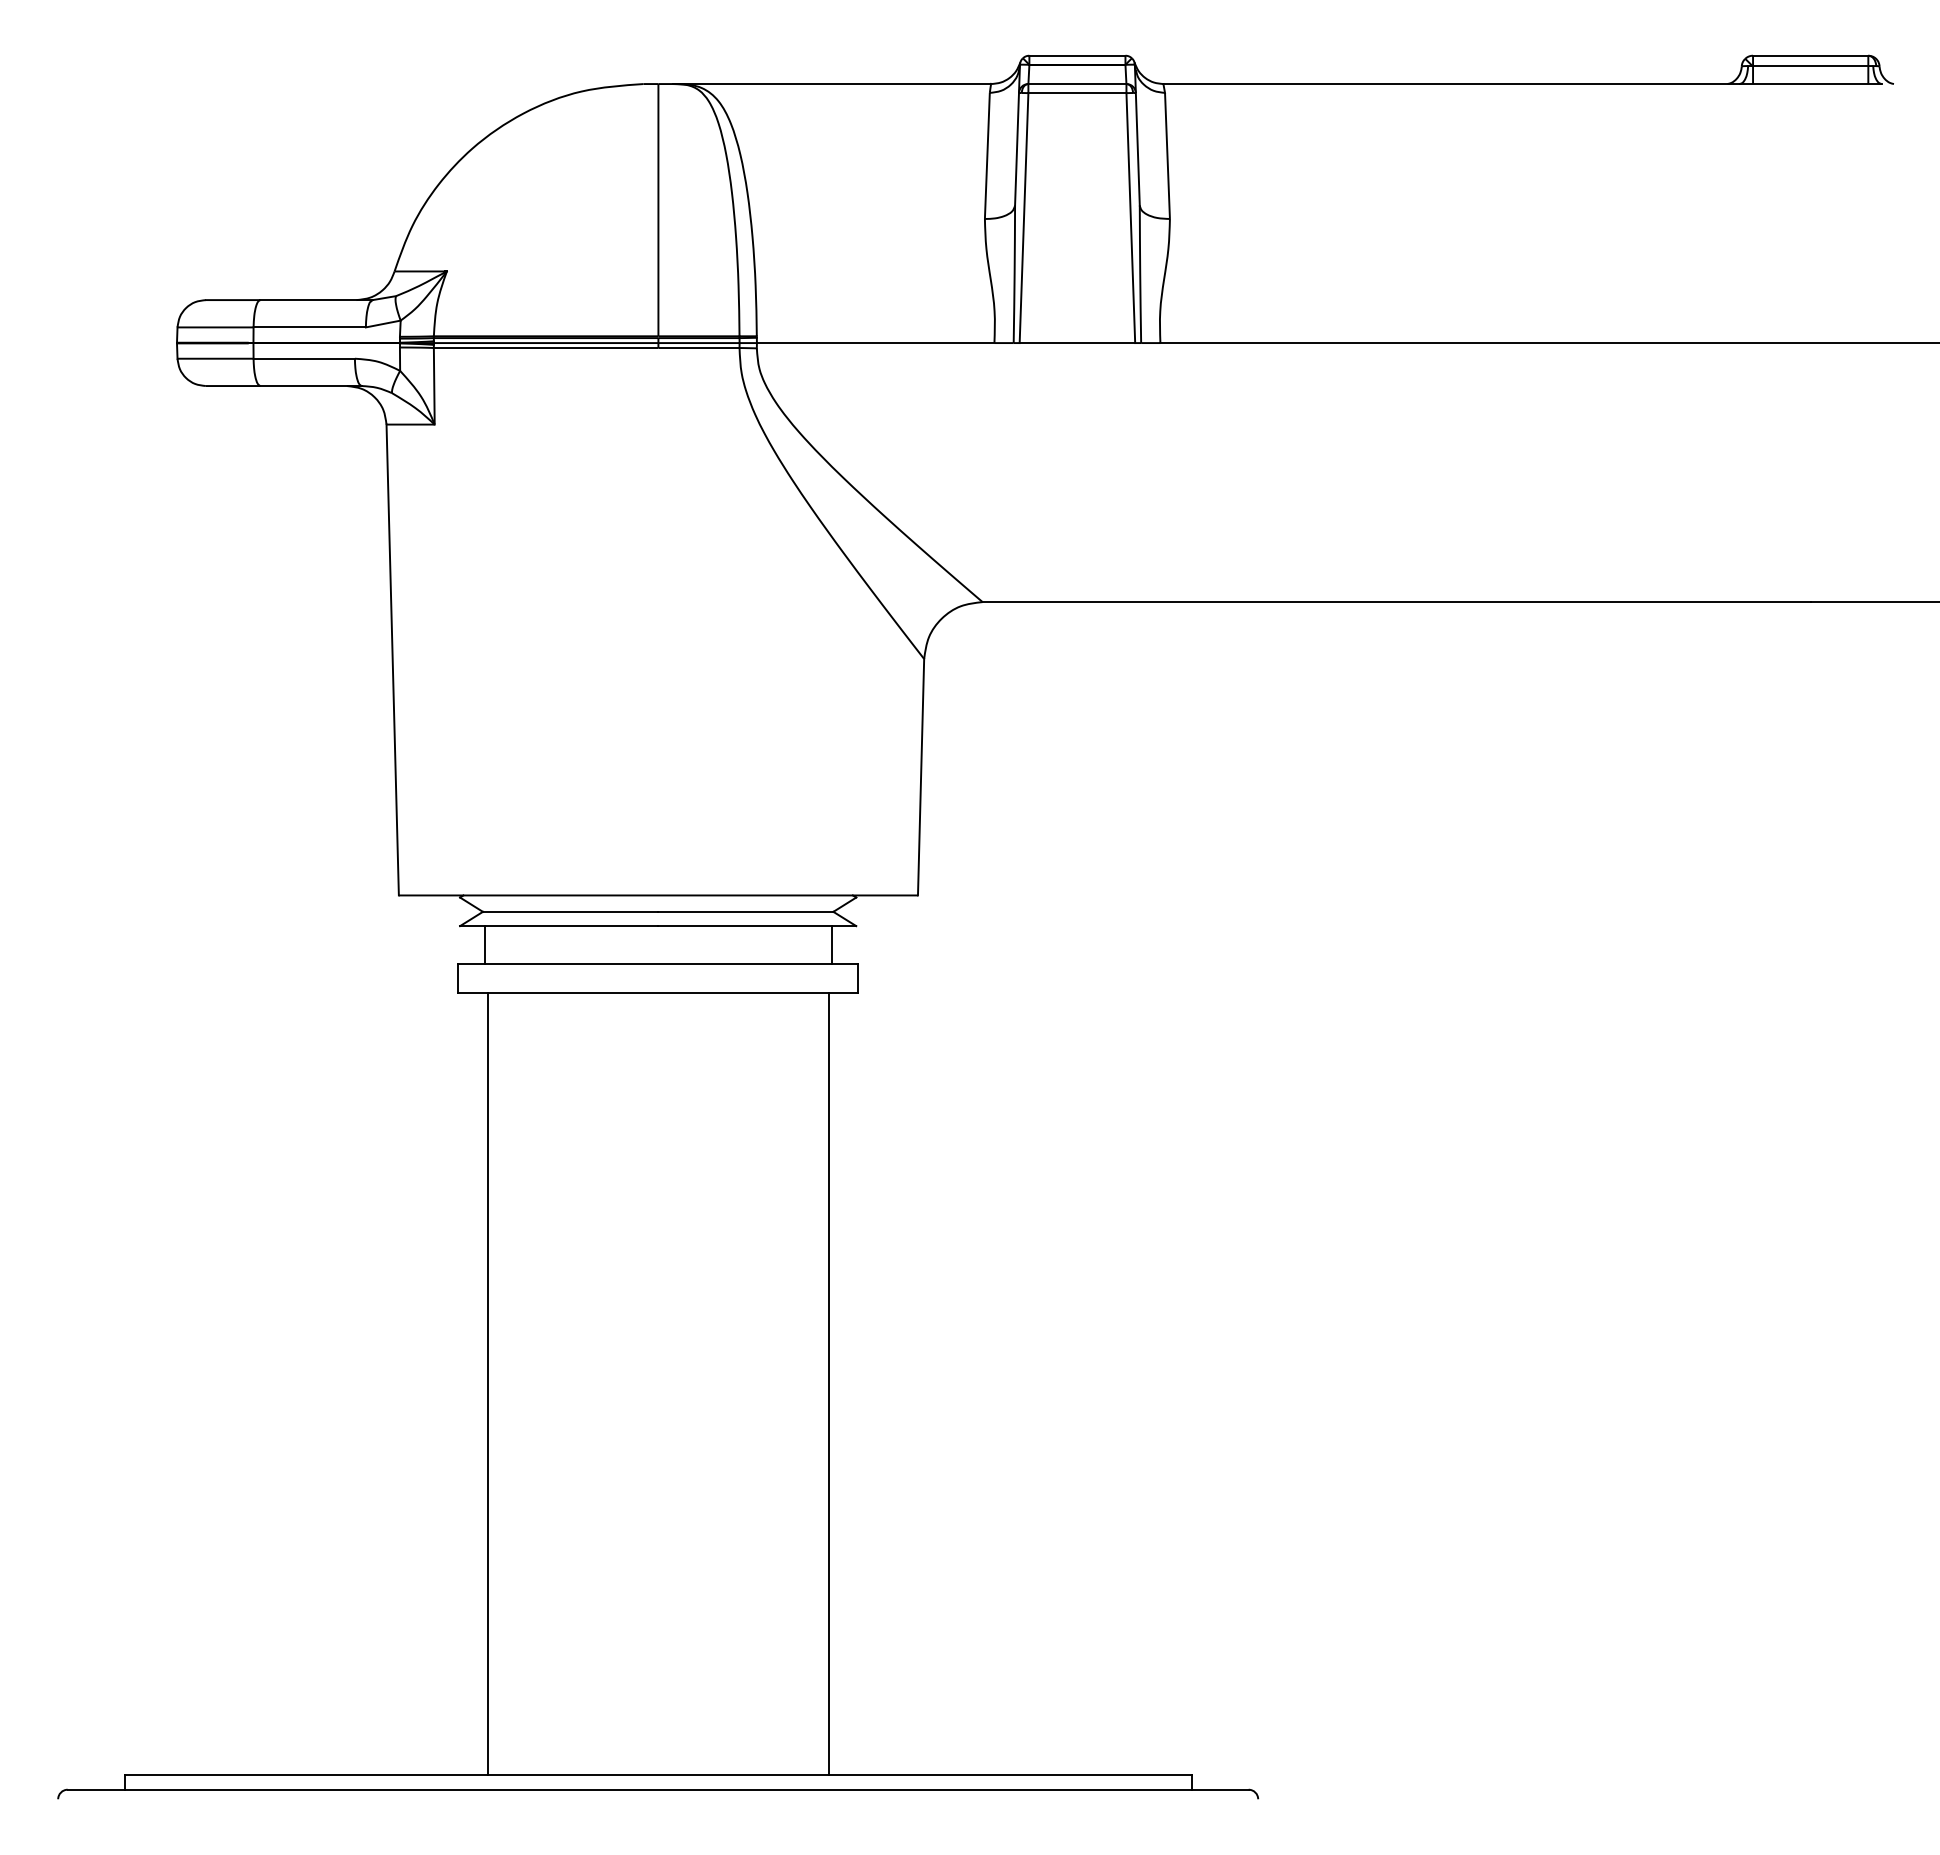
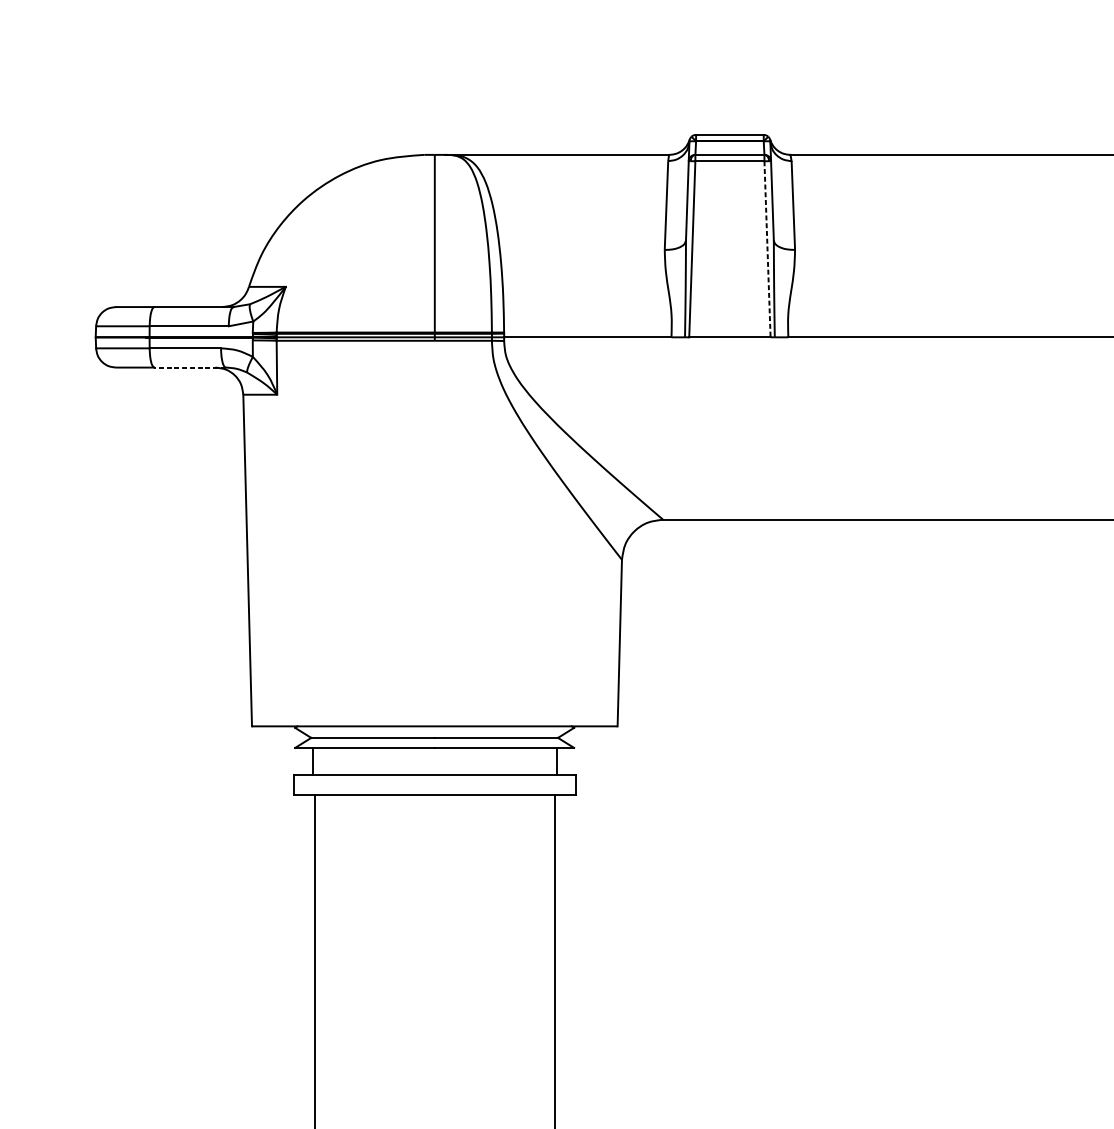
line: (1130, 218) -> (767, 249), solid -> dashed
line: (311, 386) -> (190, 367), solid -> dashed

